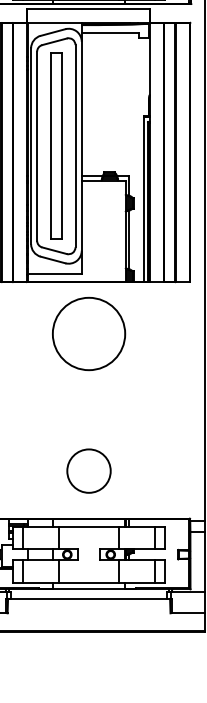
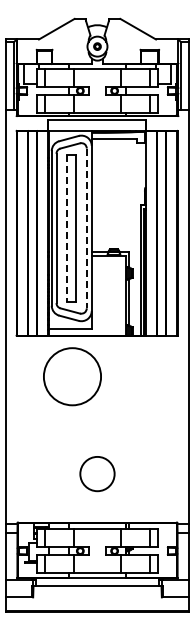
line: (51, 146) -> (67, 228), solid -> dashed
line: (75, 146) -> (86, 228), solid -> dashed
circle: (89, 333) -> (72, 376), moved
circle: (89, 471) -> (97, 474), moved

